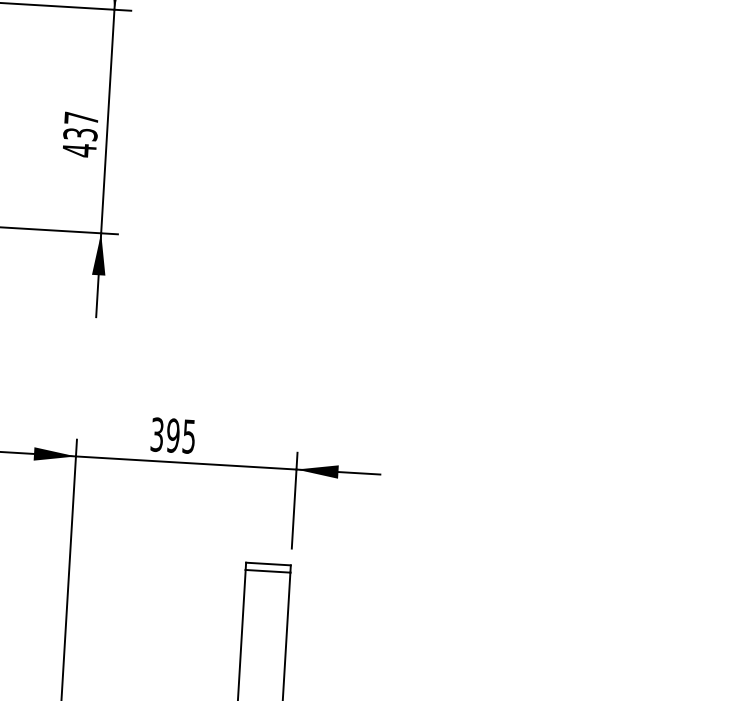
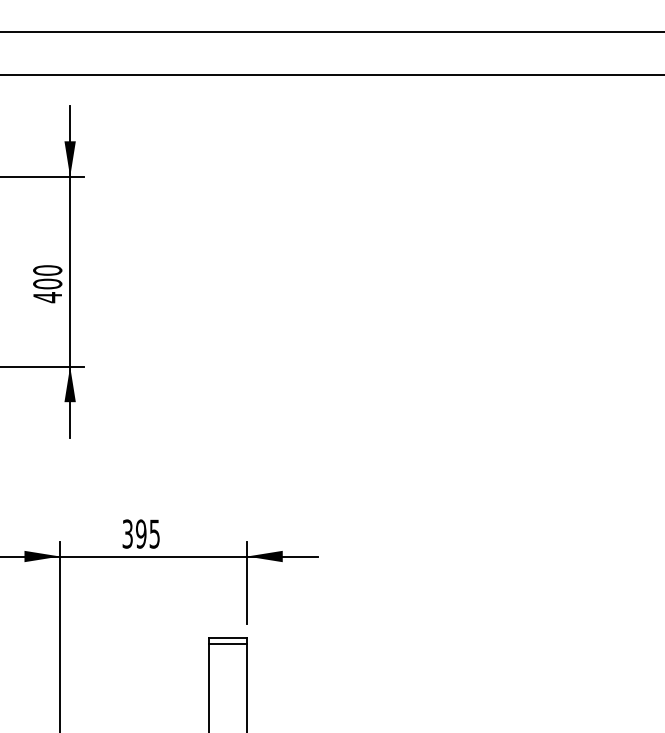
text: (80, 126) -> (47, 277), 437 -> 400

